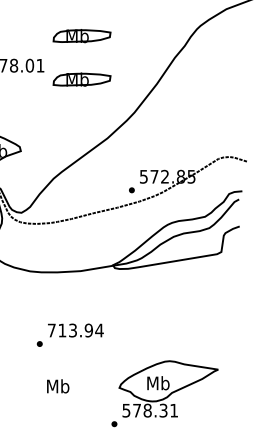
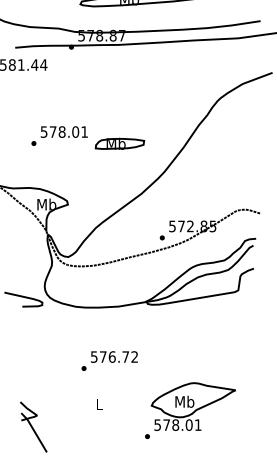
part: (81, 35) -> (119, 106), removed
text: (75, 329) -> (114, 356), 713.94 -> 576.72
text: (57, 386) -> (99, 404), Mb -> L
text: (162, 409) -> (188, 424), 578.31 -> 578.01

